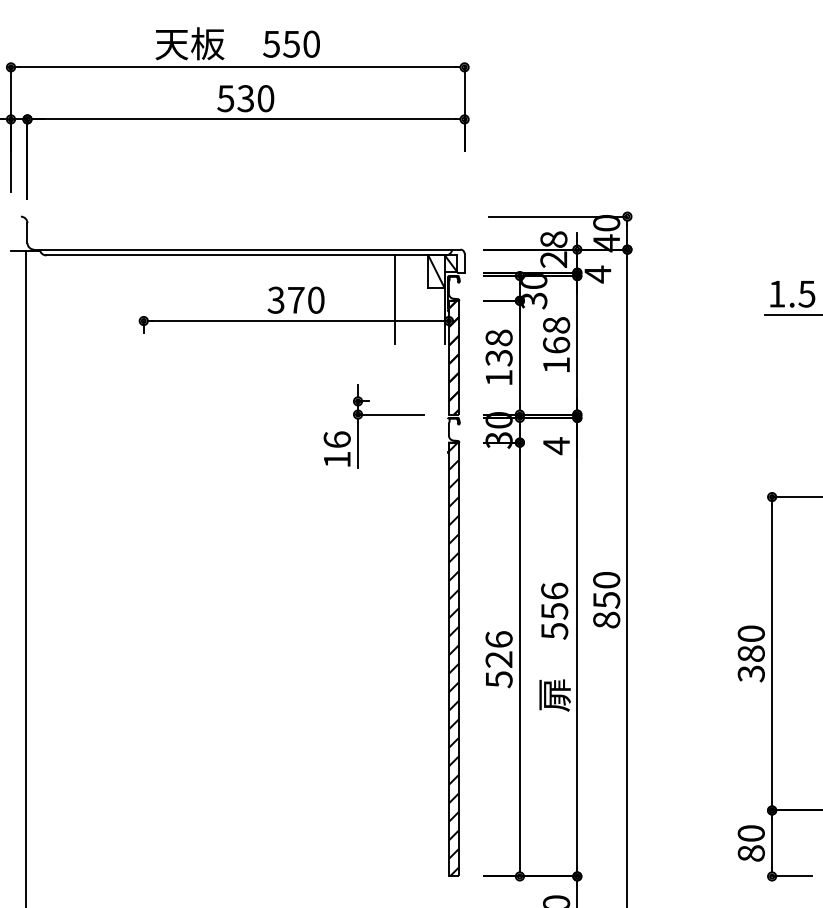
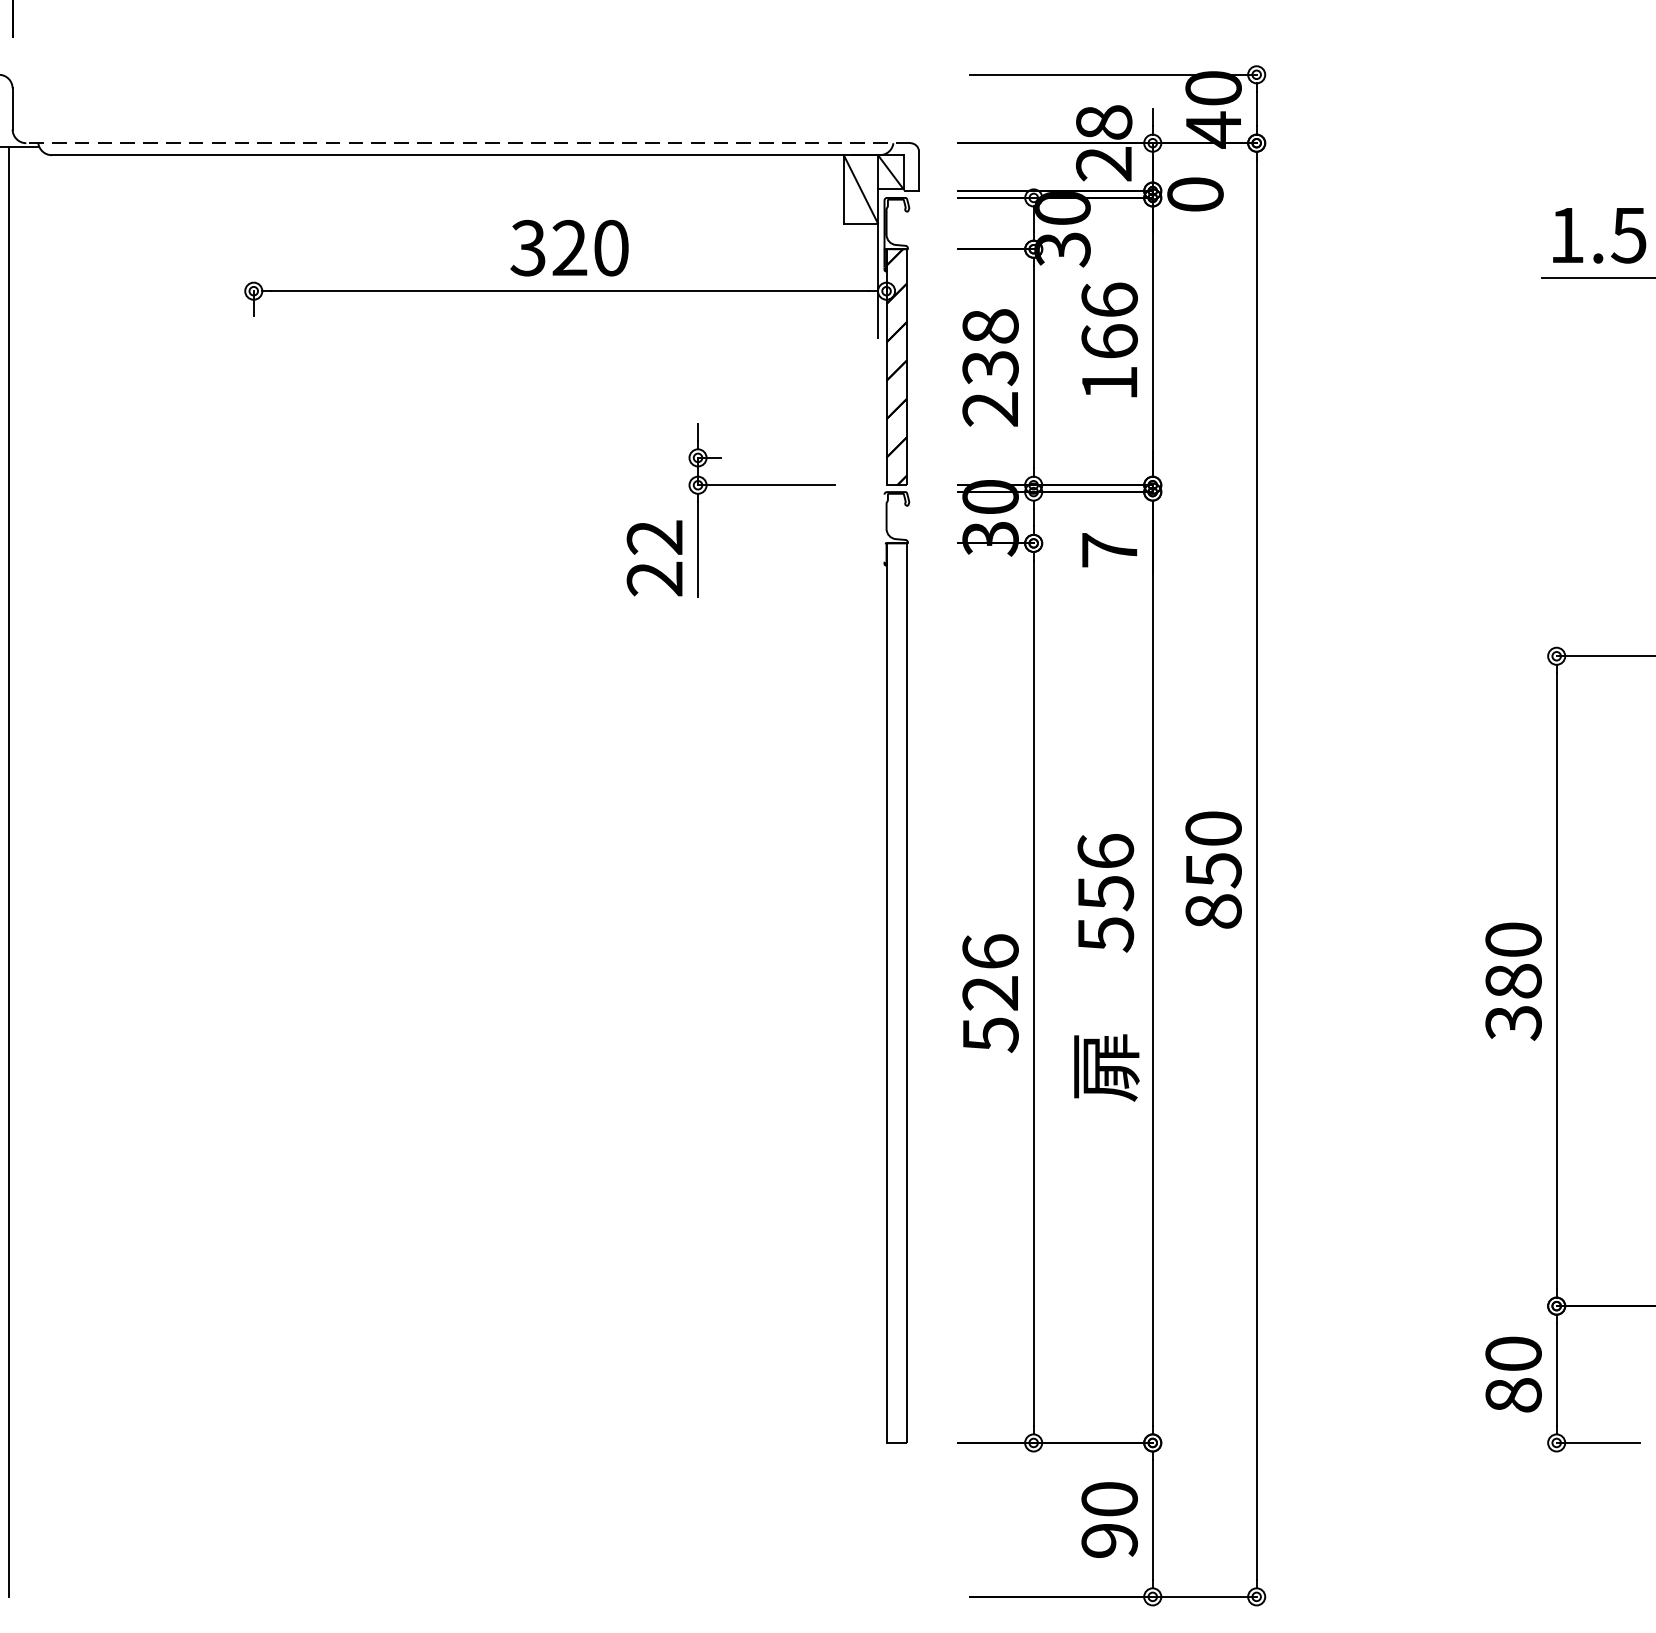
line: (246, 249) -> (466, 142), solid -> dashed
text: (597, 274) -> (1194, 194), 4 -> 0
text: (296, 299) -> (570, 246), 370 -> 320
line: (395, 299) -> (775, 246), removed
text: (556, 324) -> (1109, 298), 168 -> 166
text: (498, 377) -> (989, 408), 138 -> 238
text: (556, 446) -> (1109, 551), 4 -> 7
text: (336, 449) -> (653, 557), 16 -> 22
hatch: (453, 659) -> (896, 993), removed

